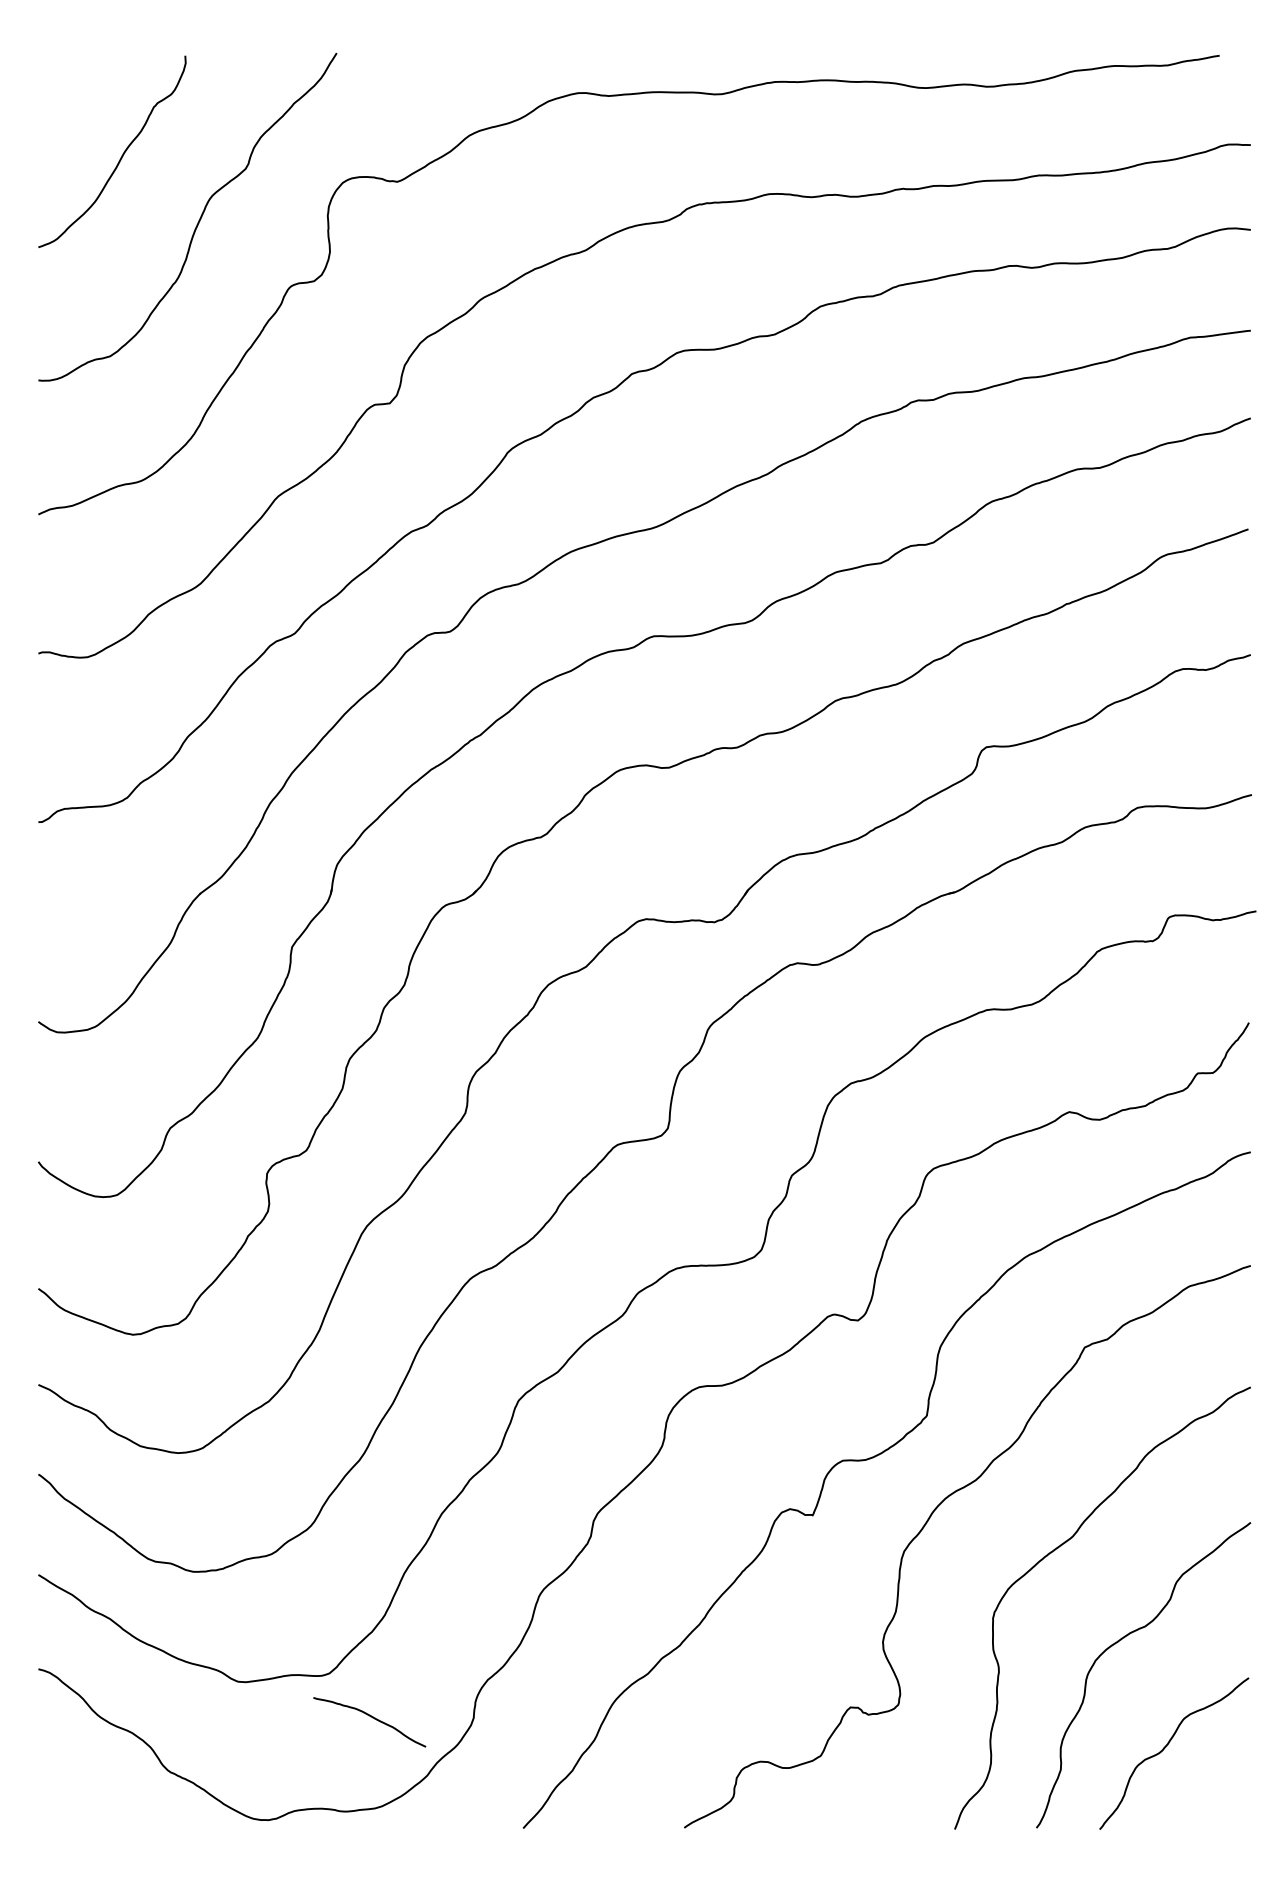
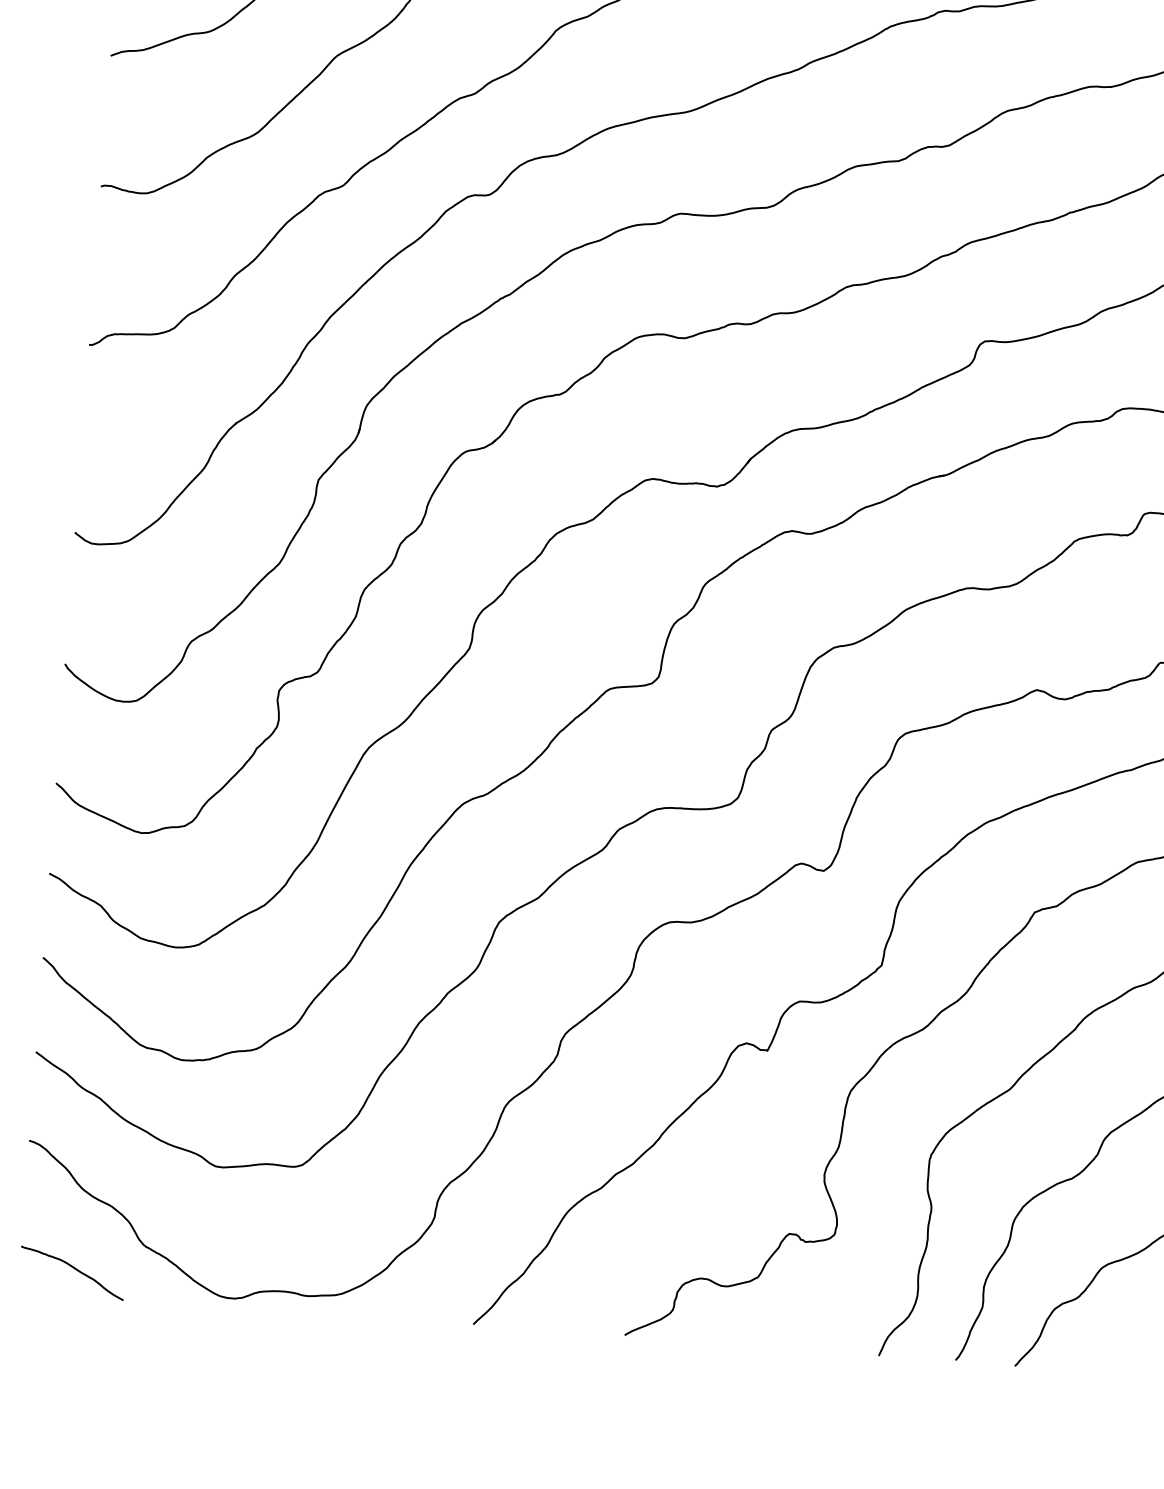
curve: (372, 1718) -> (75, 1270), moved

